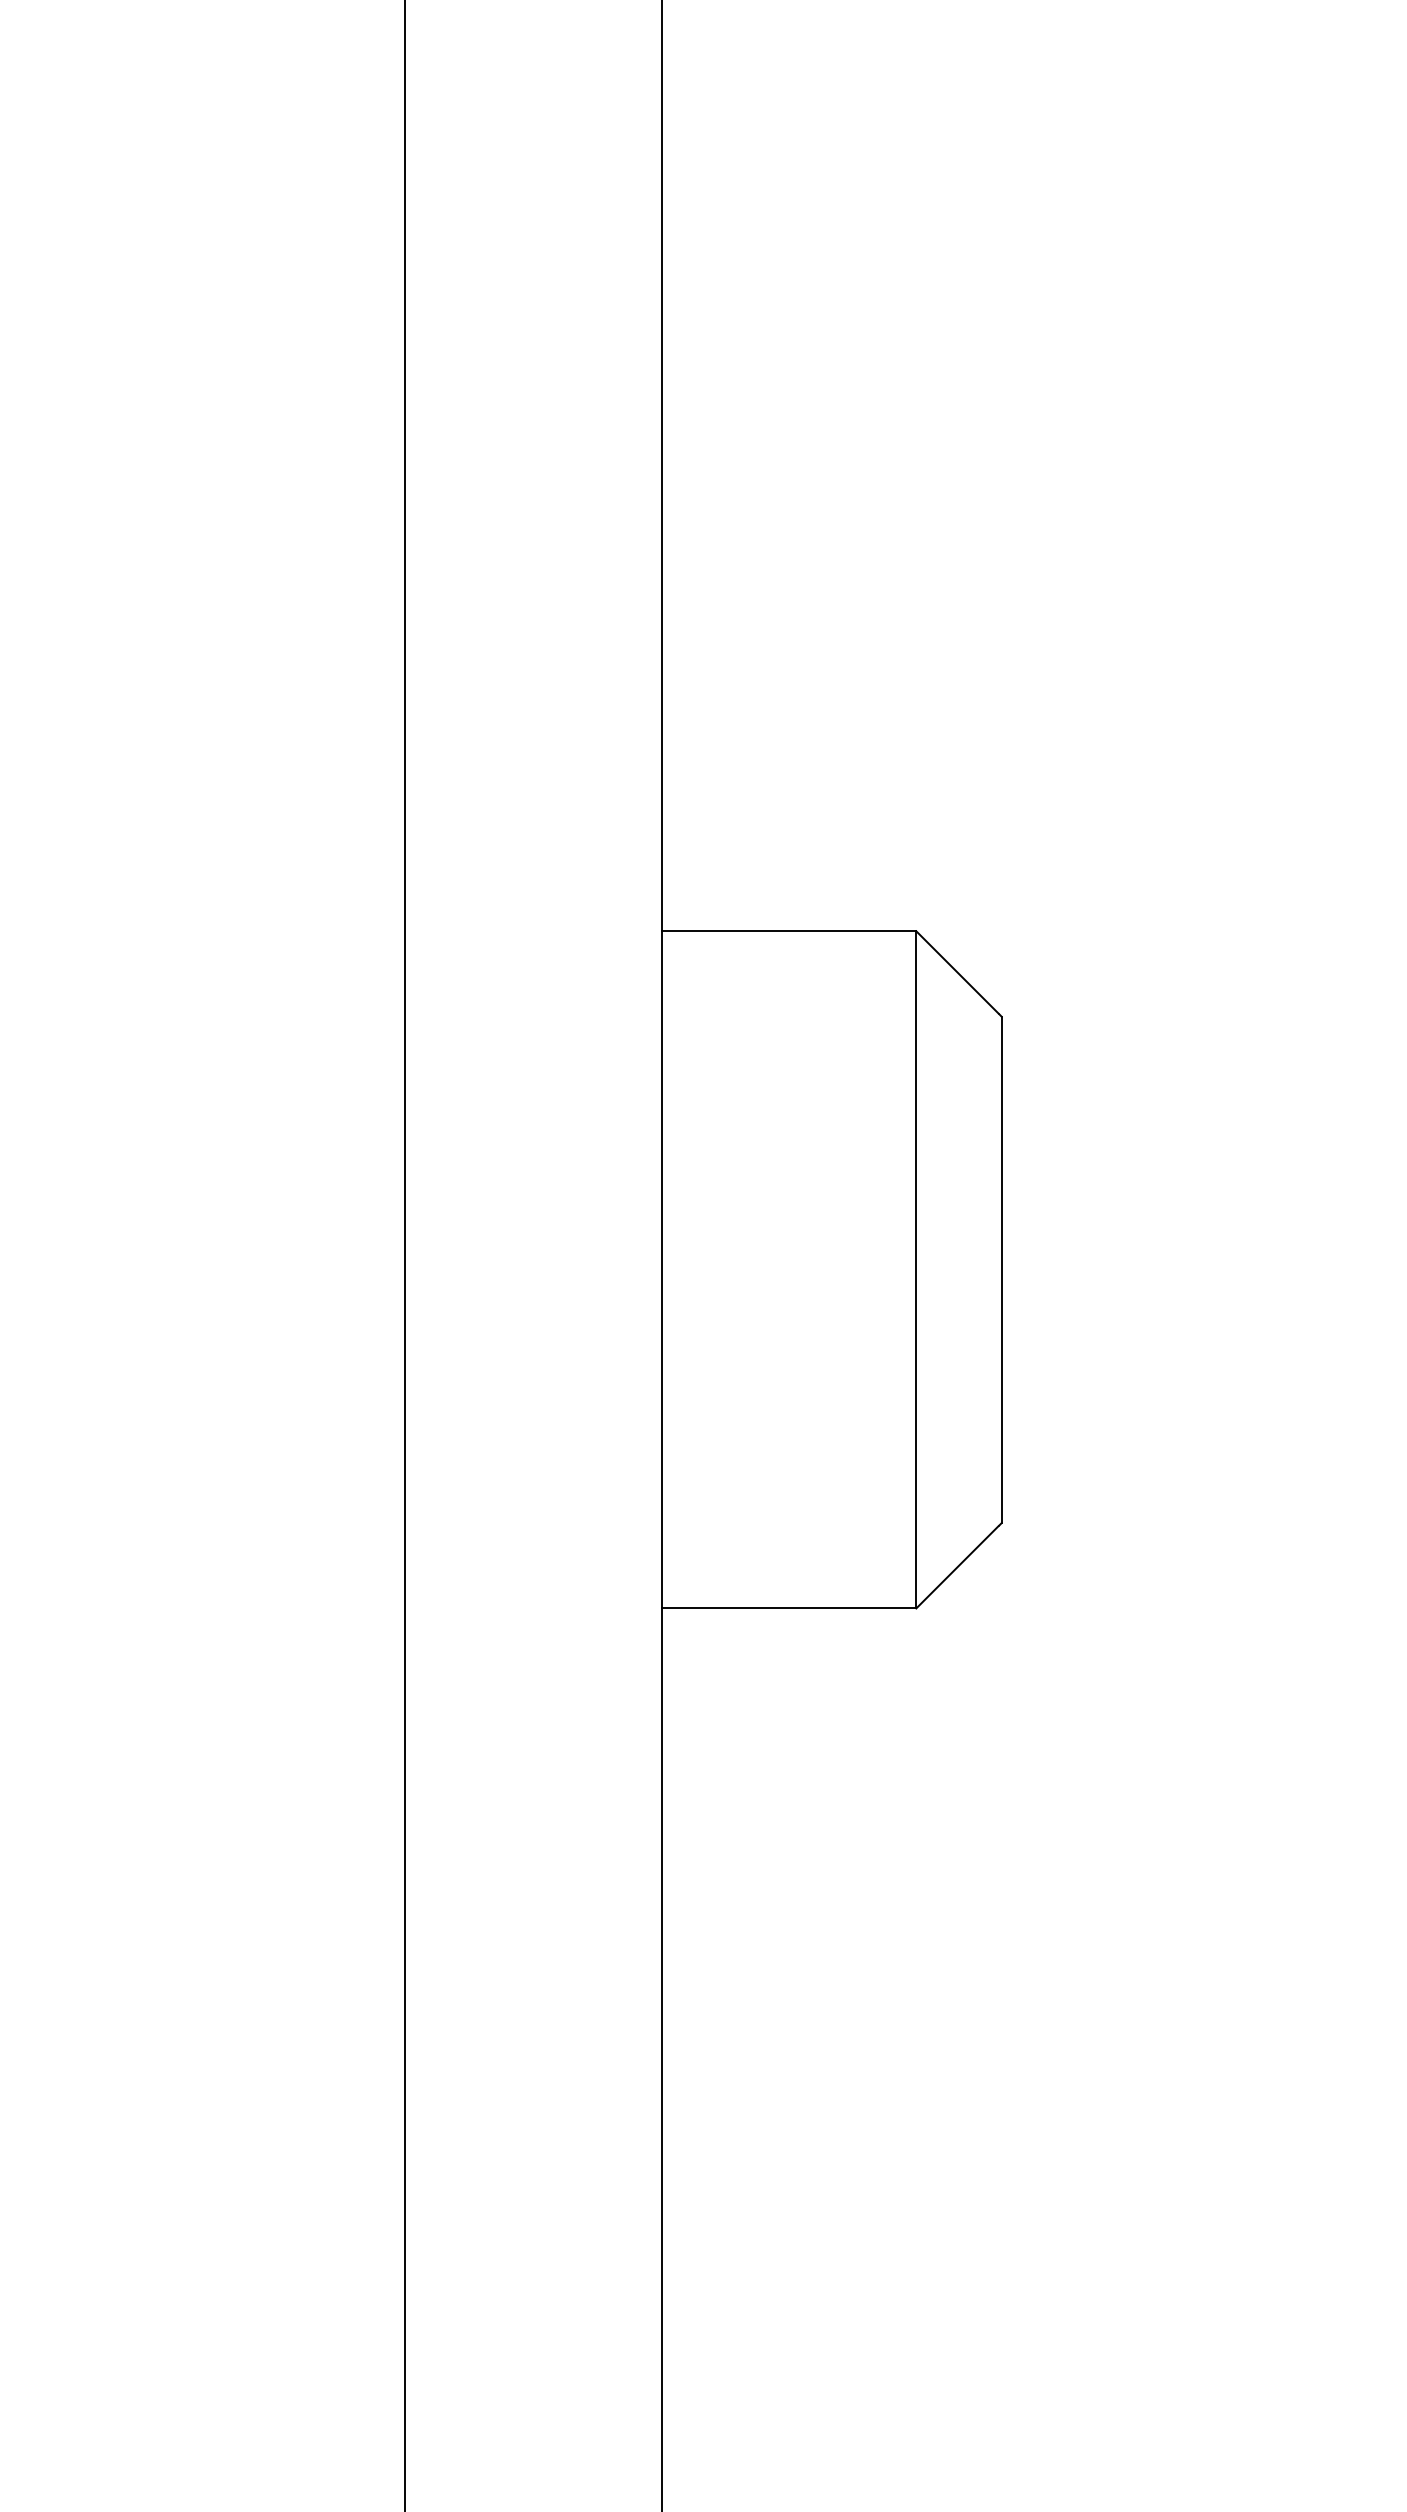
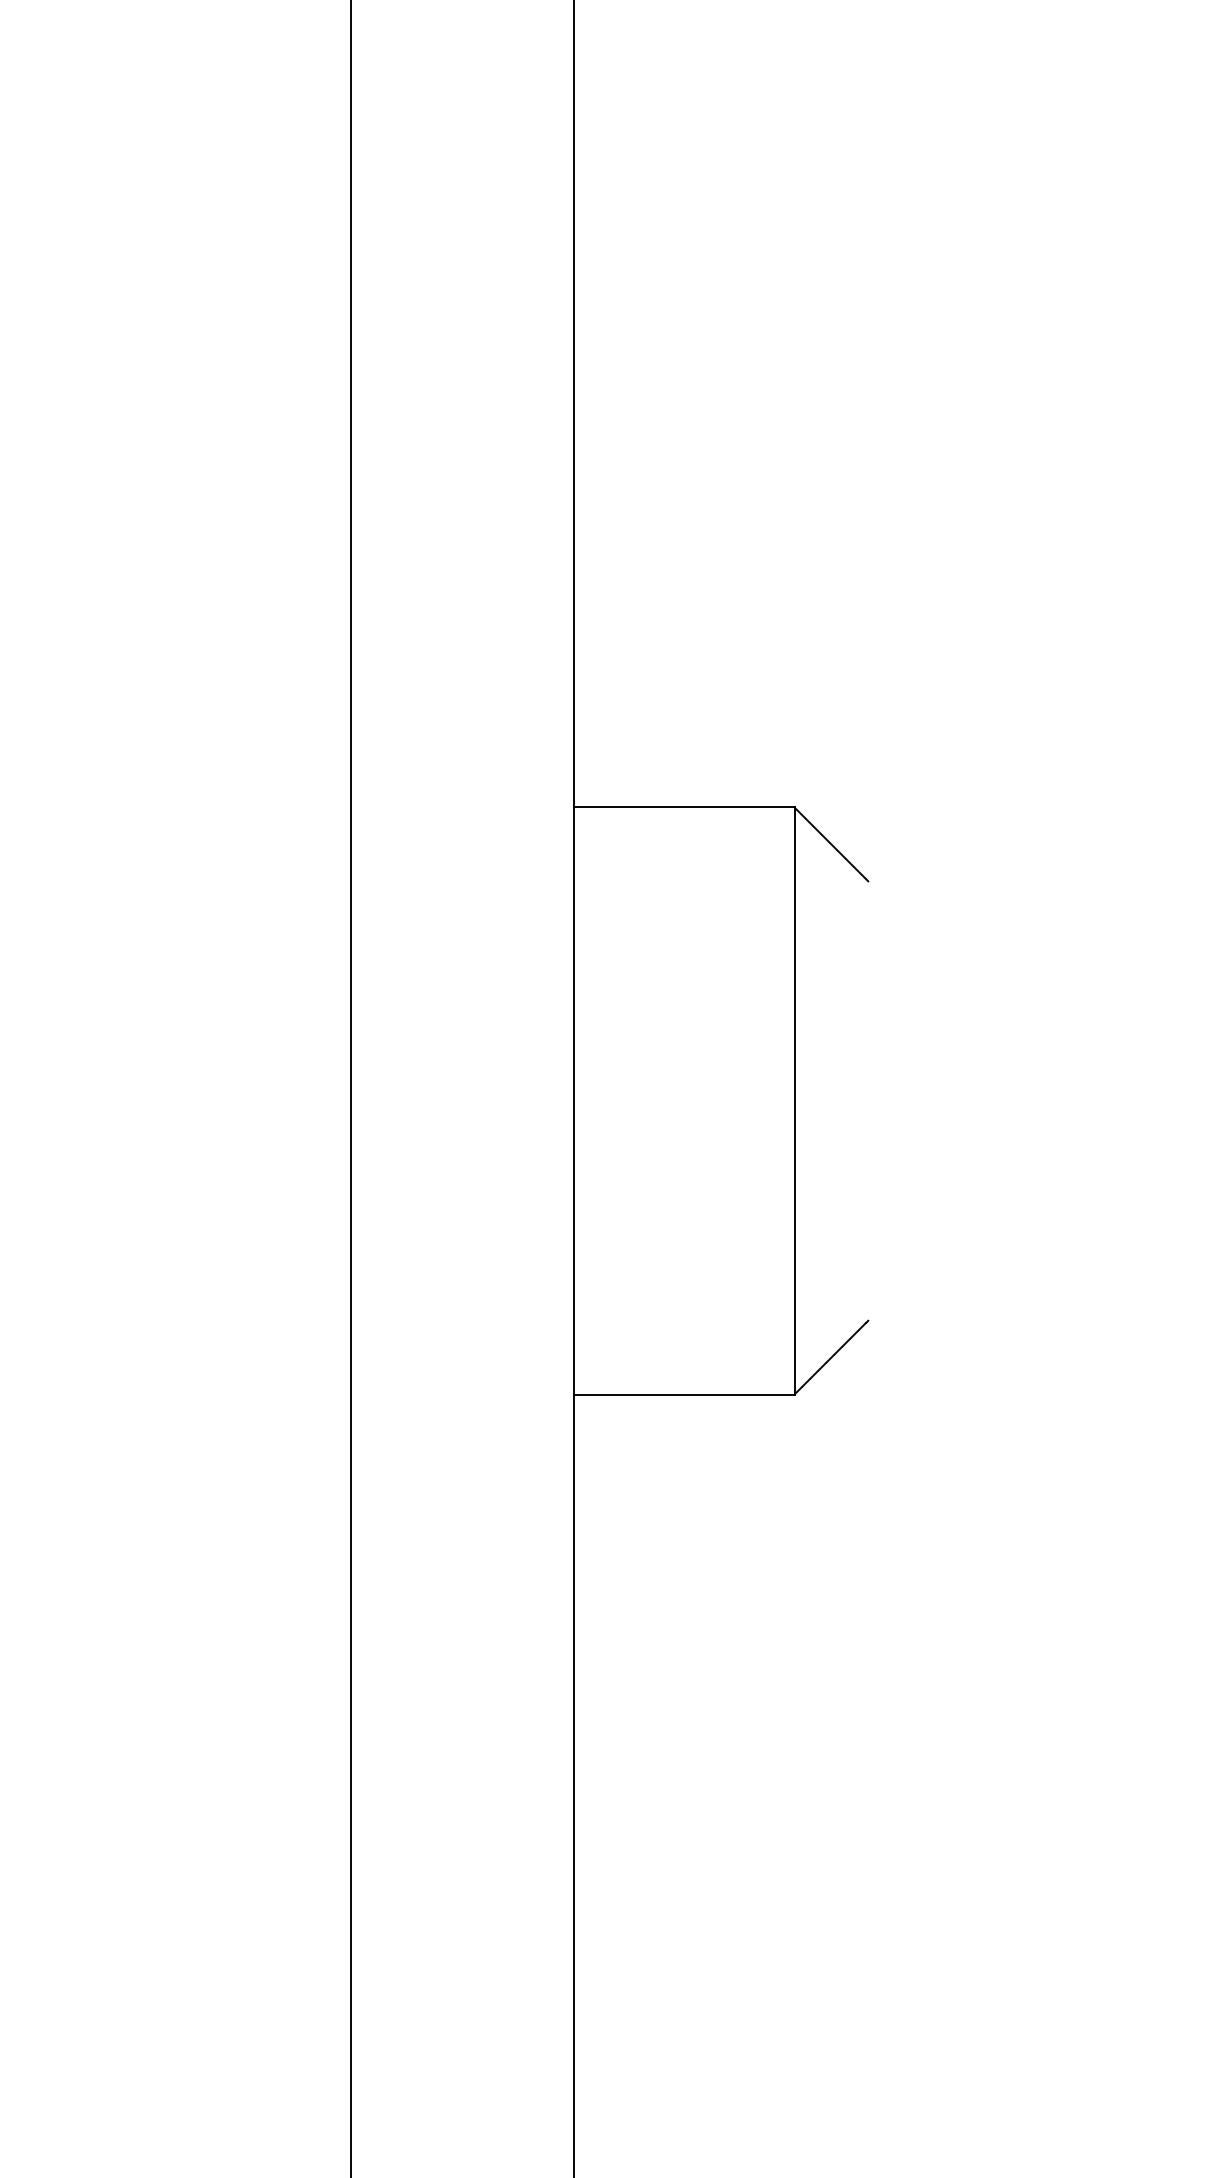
line: (1002, 1269) -> (869, 1100), removed

